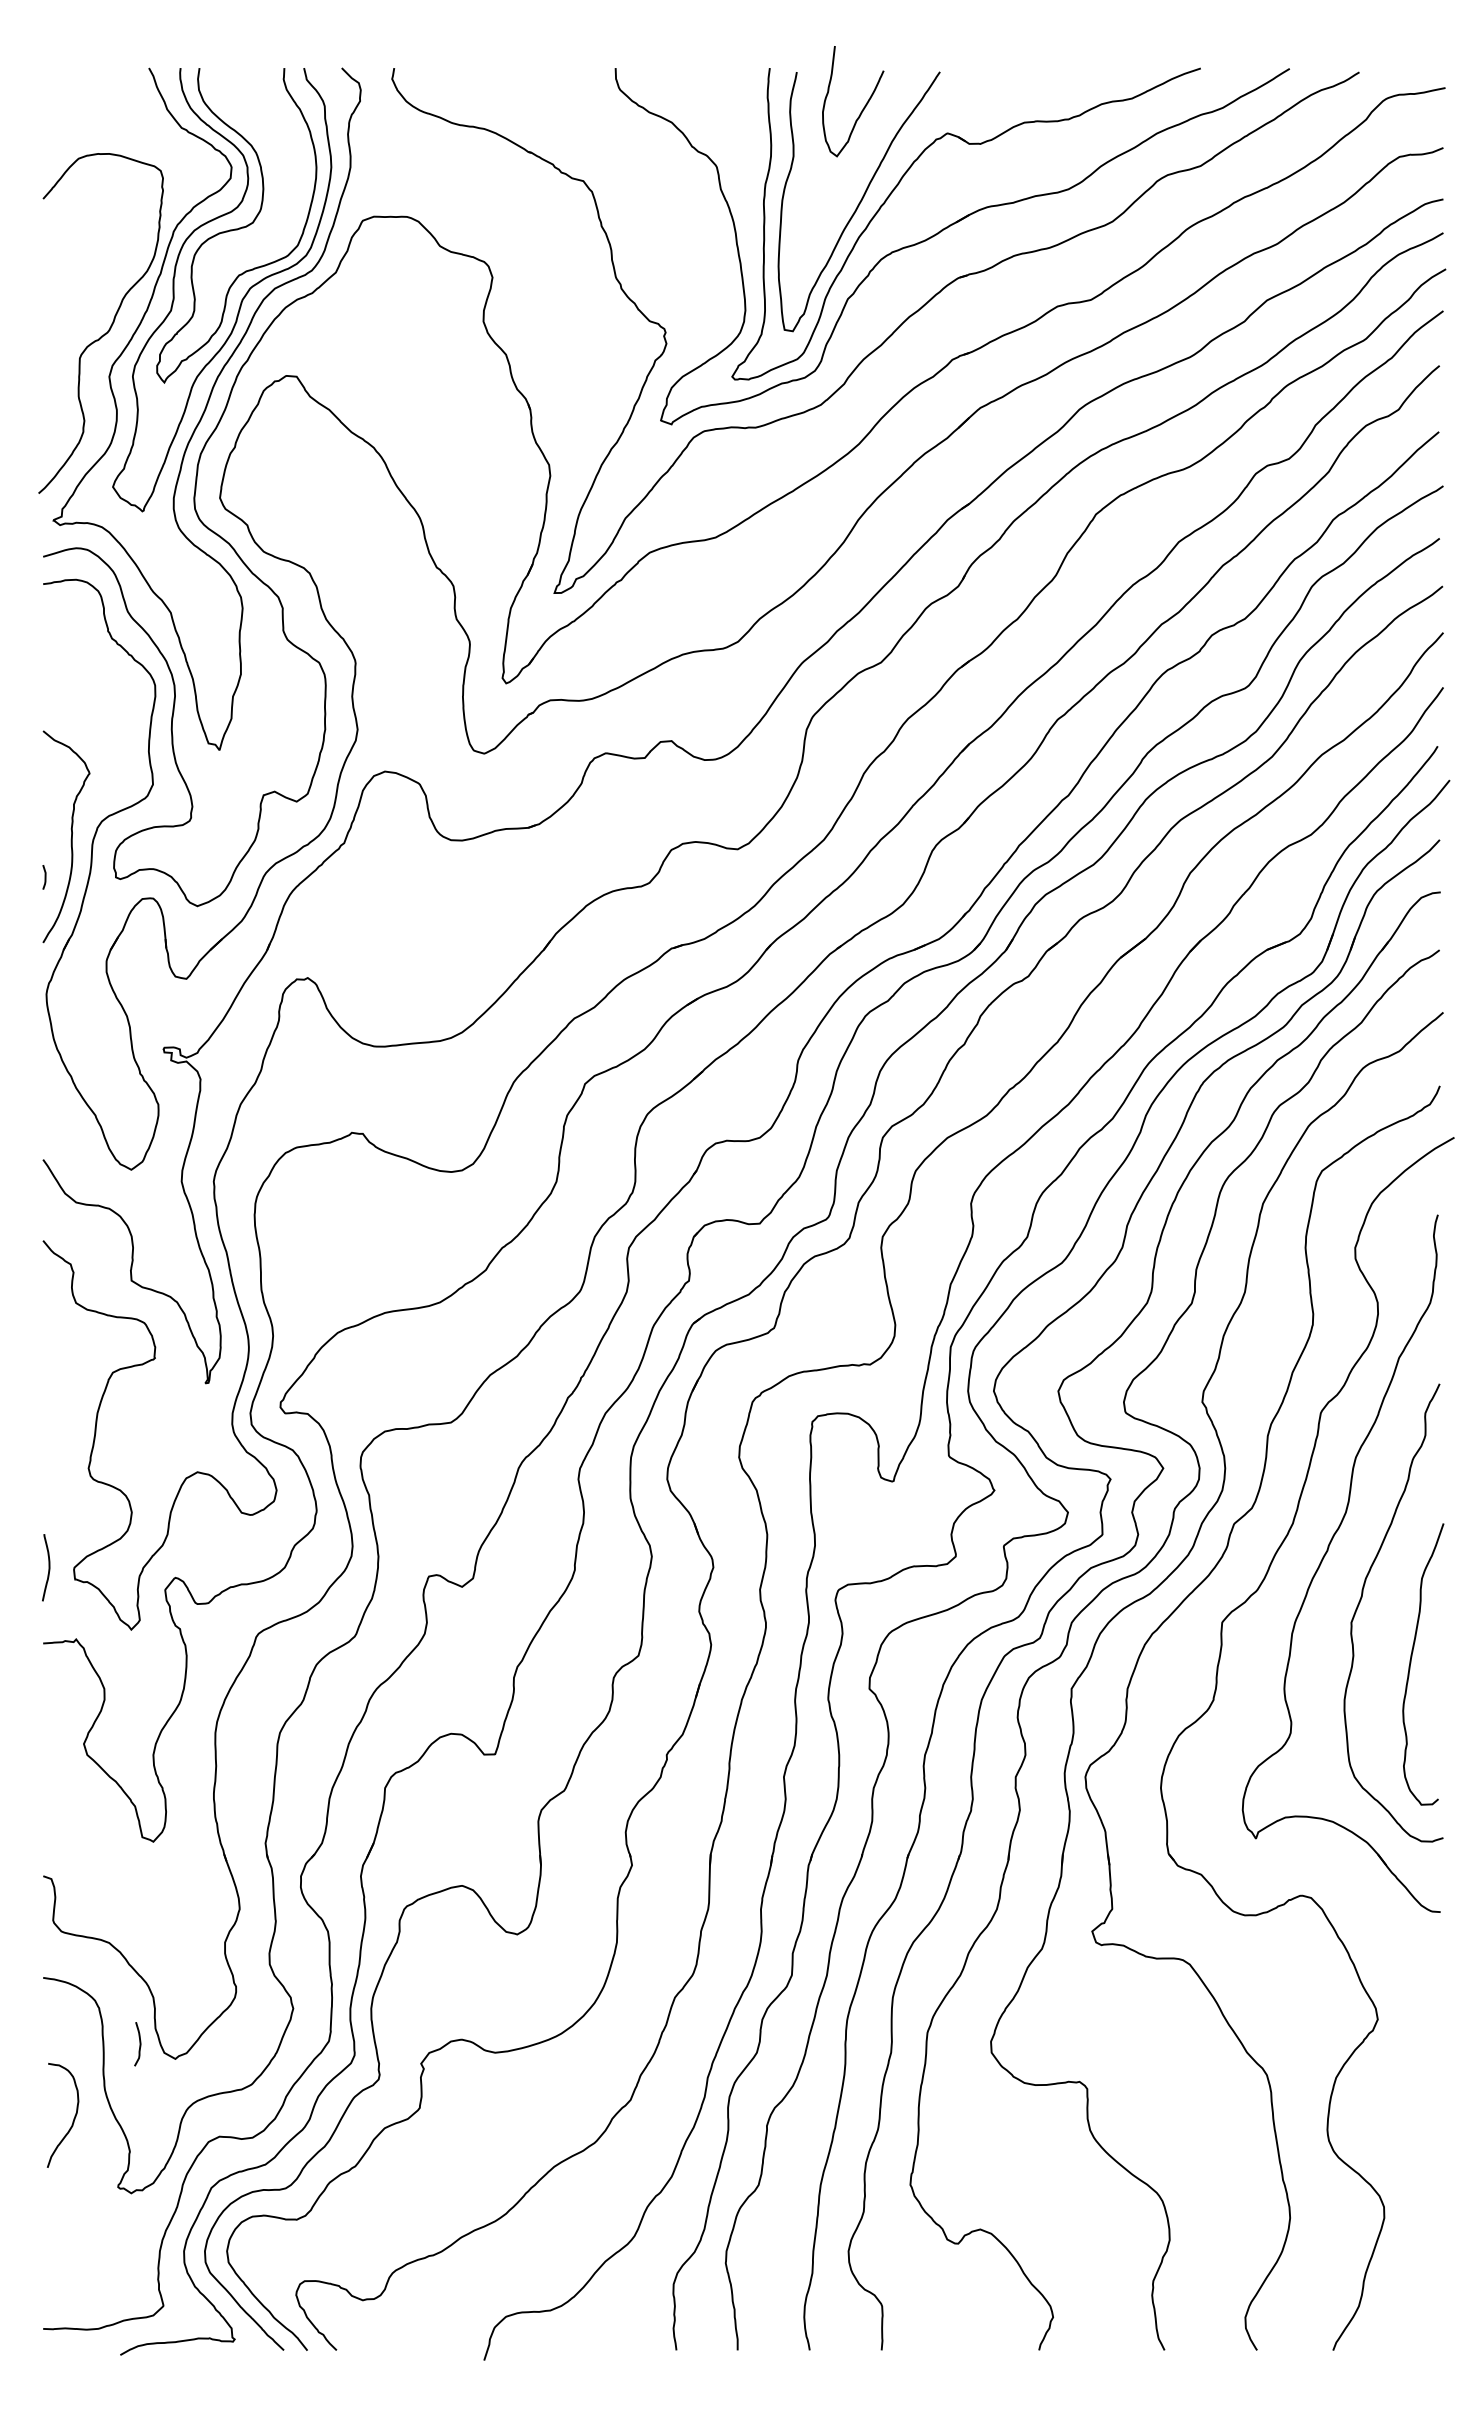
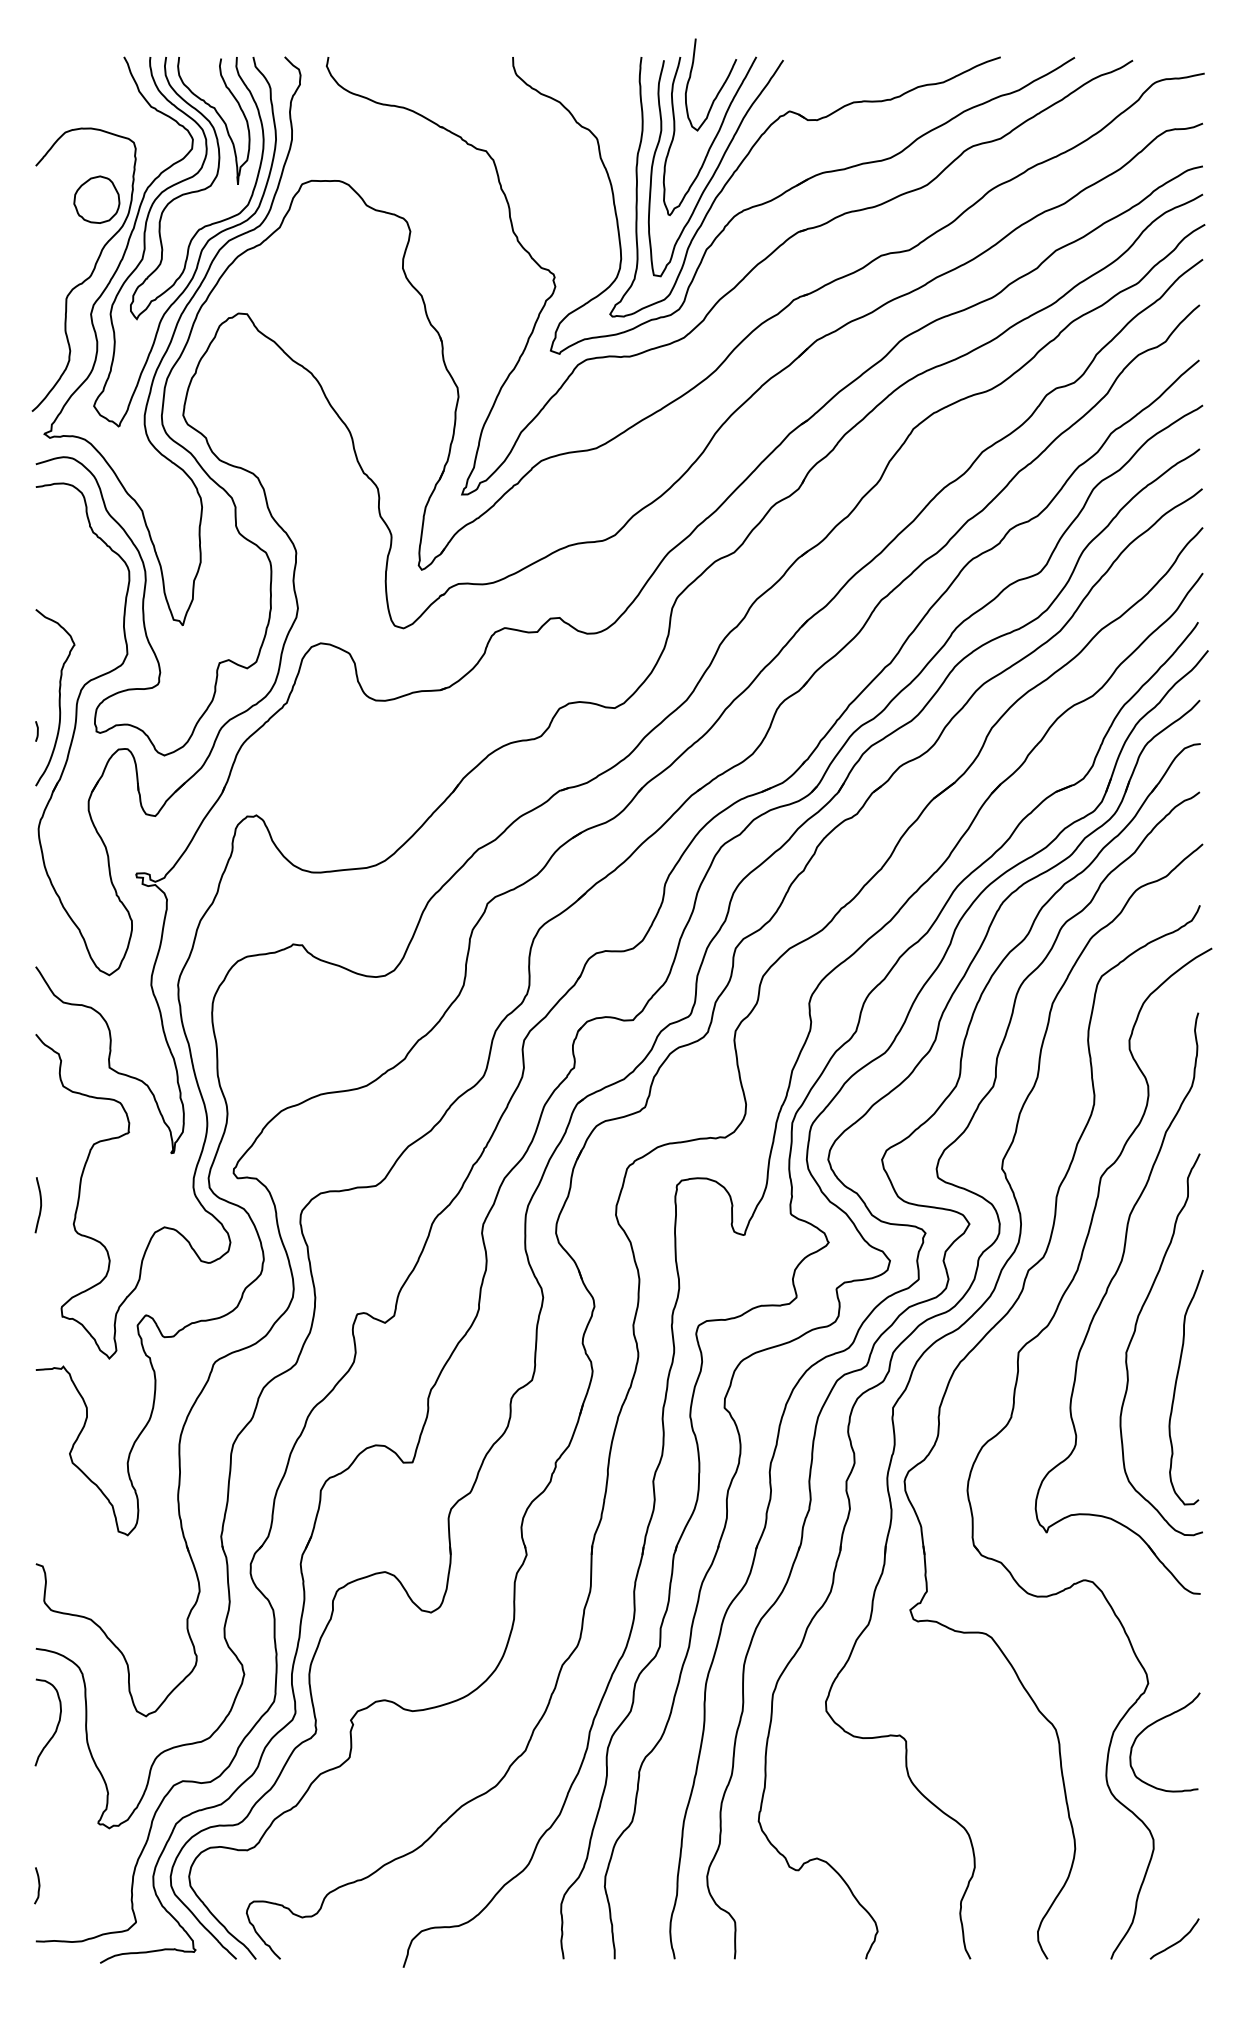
curve: (263, 140) -> (219, 117), added
curve: (856, 166) -> (713, 138), added
part: (116, 239) -> (96, 199), added
curve: (48, 1567) -> (40, 1205), moved
curve: (139, 2044) -> (38, 1886), moved
curve: (1384, 2068) -> (1153, 1724), added
curve: (73, 2118) -> (56, 1725), moved
curve: (1413, 2328) -> (1178, 1941), added

